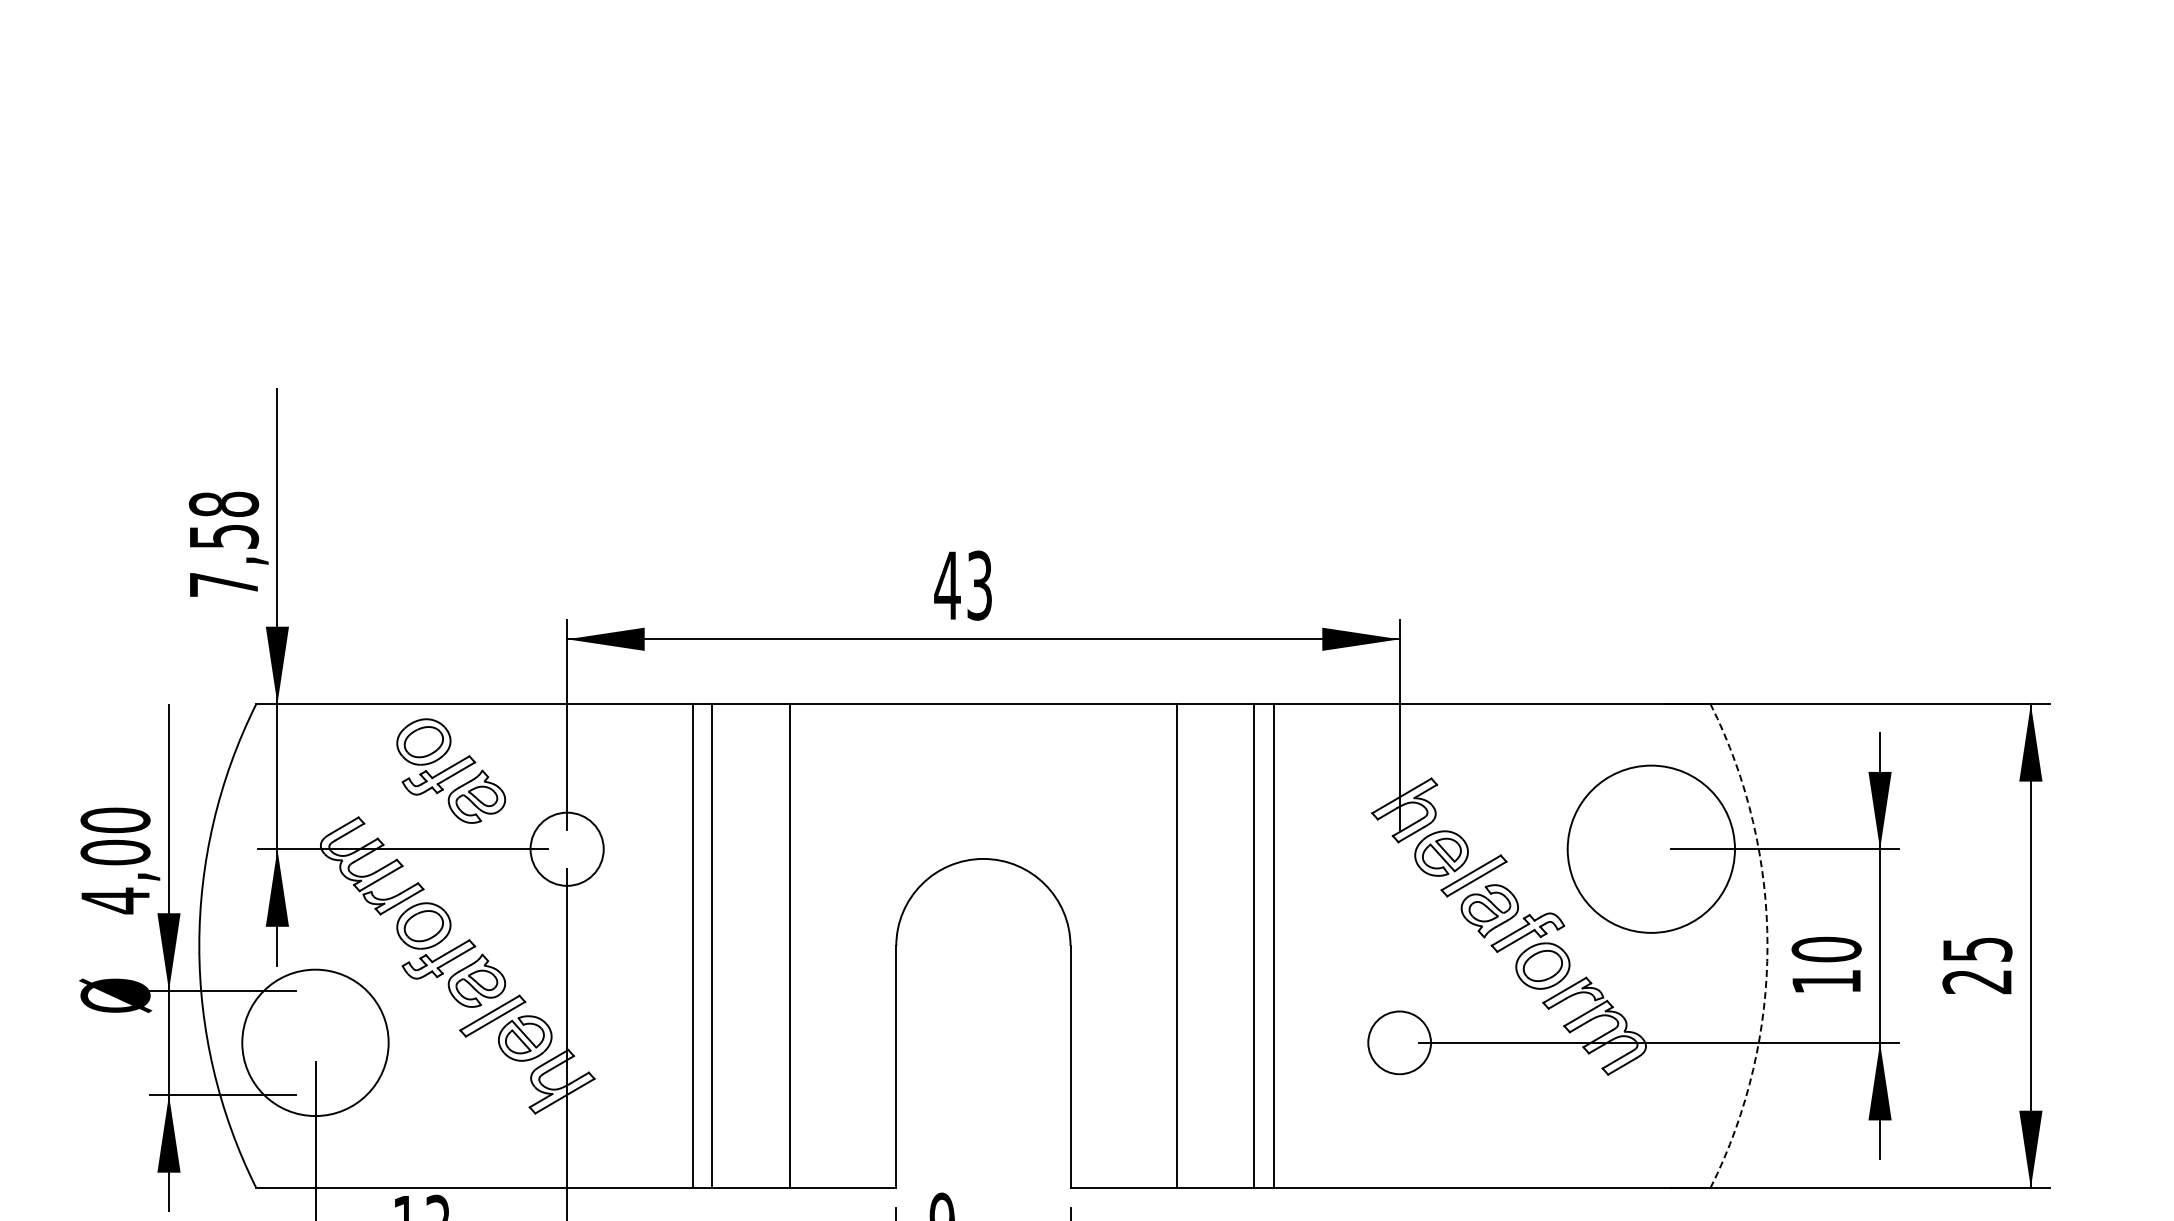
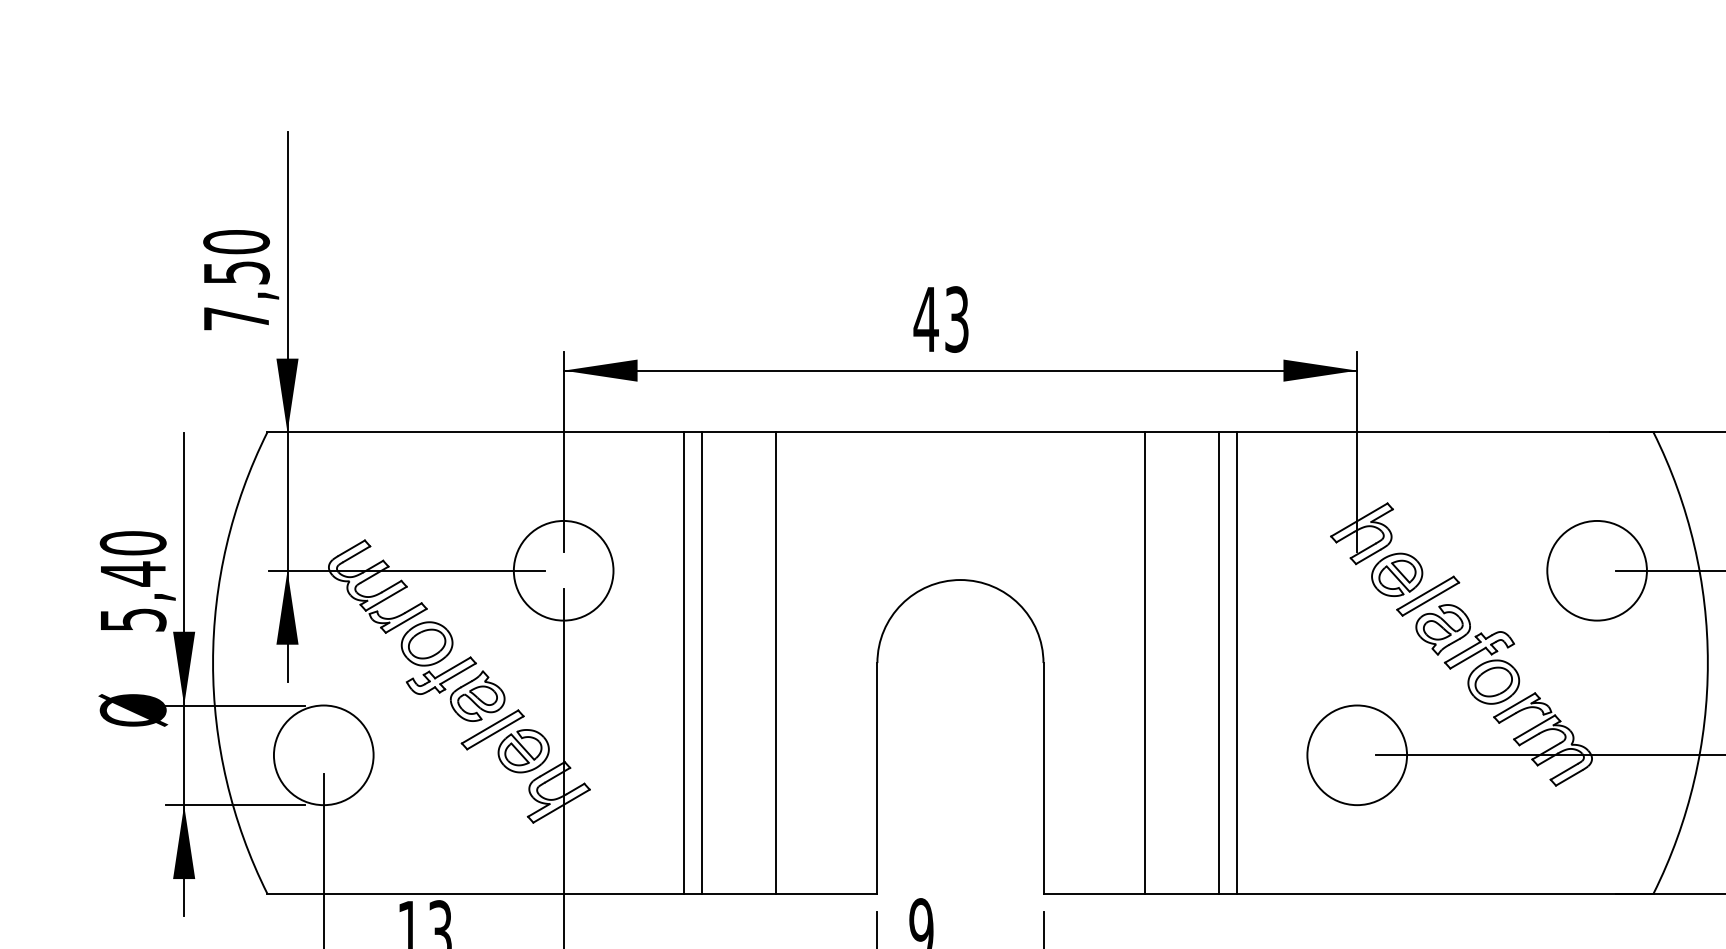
text: (223, 504) -> (236, 242), 7,58 -> 7,50
part: (450, 770) -> (452, 495), removed
circle: (566, 848) -> (563, 570), size x1.43
circle: (1651, 848) -> (1597, 570), size x0.62
text: (115, 876) -> (133, 596), 4,00 -> 5,40
arc: (1767, 946) -> (1707, 663), dashed -> solid
circle: (315, 1042) -> (323, 754), size x0.71
circle: (1399, 1042) -> (1357, 754), size x1.67

